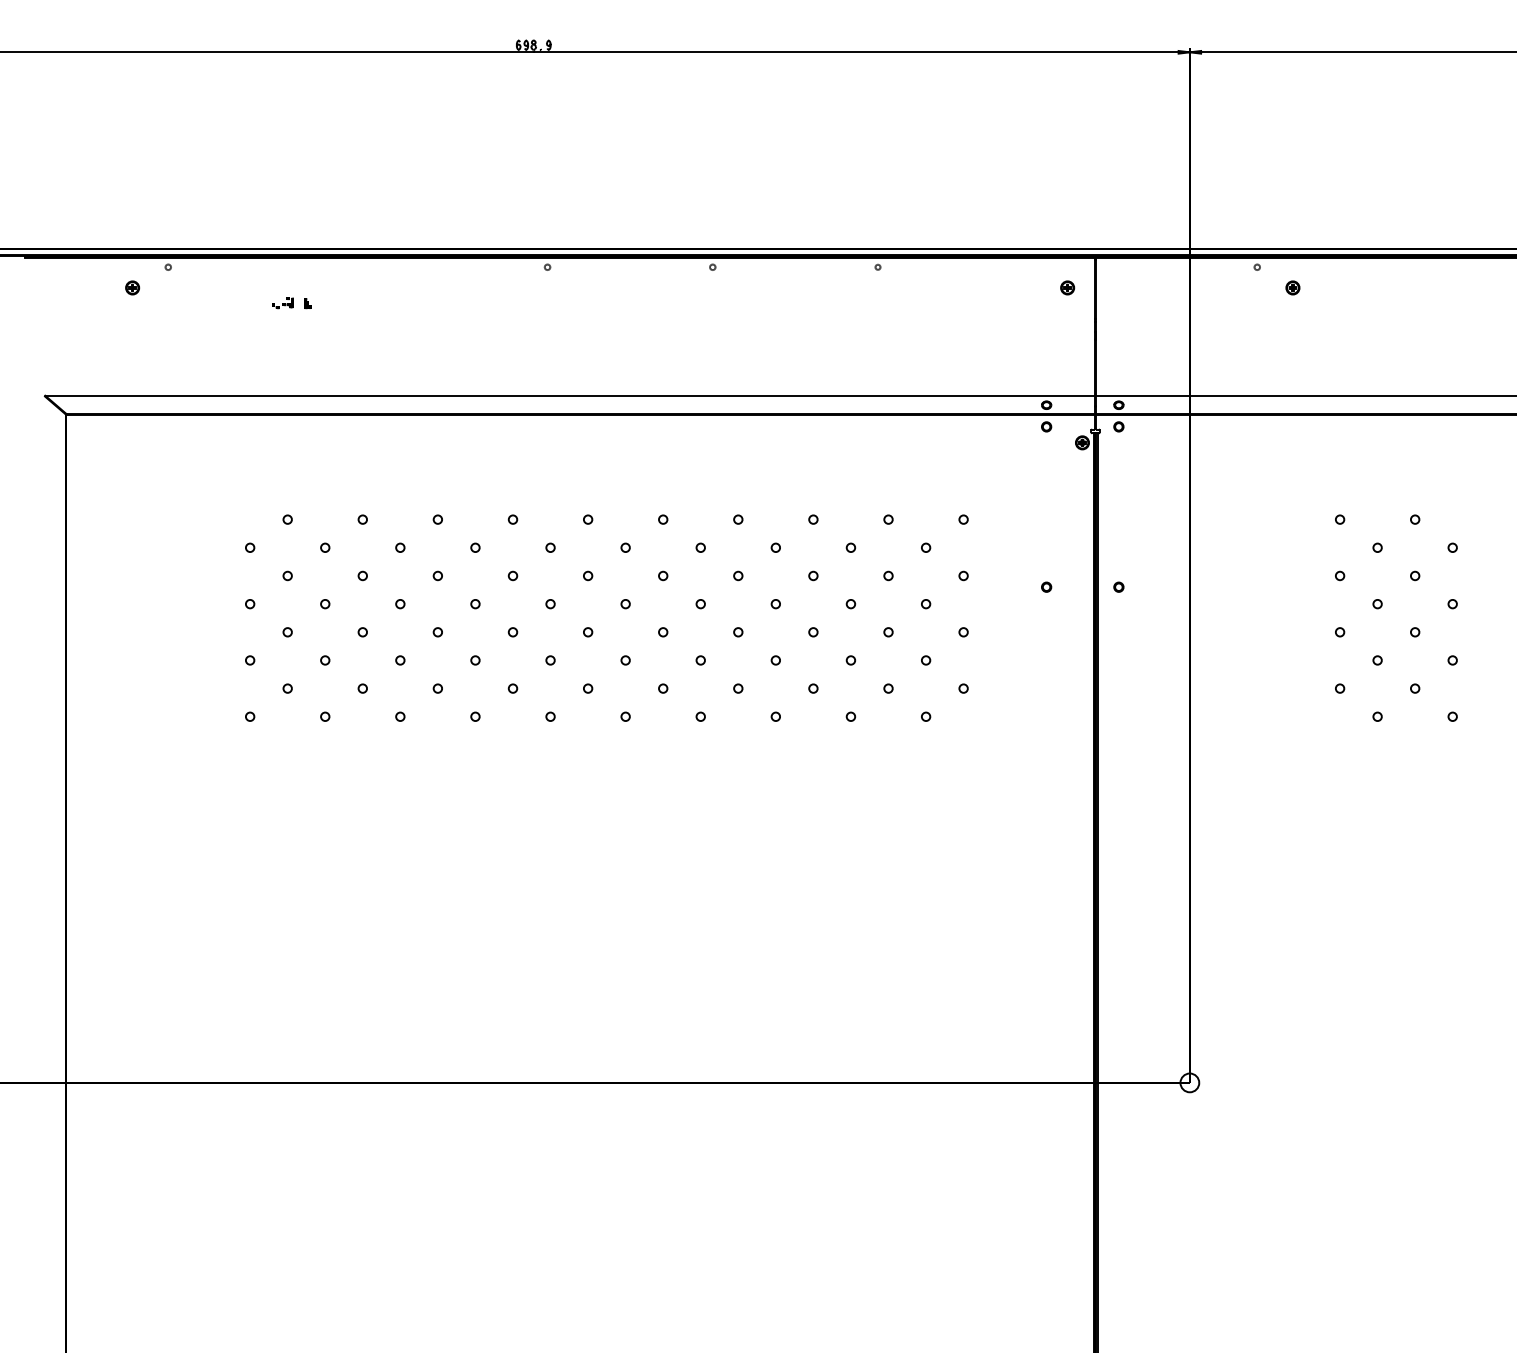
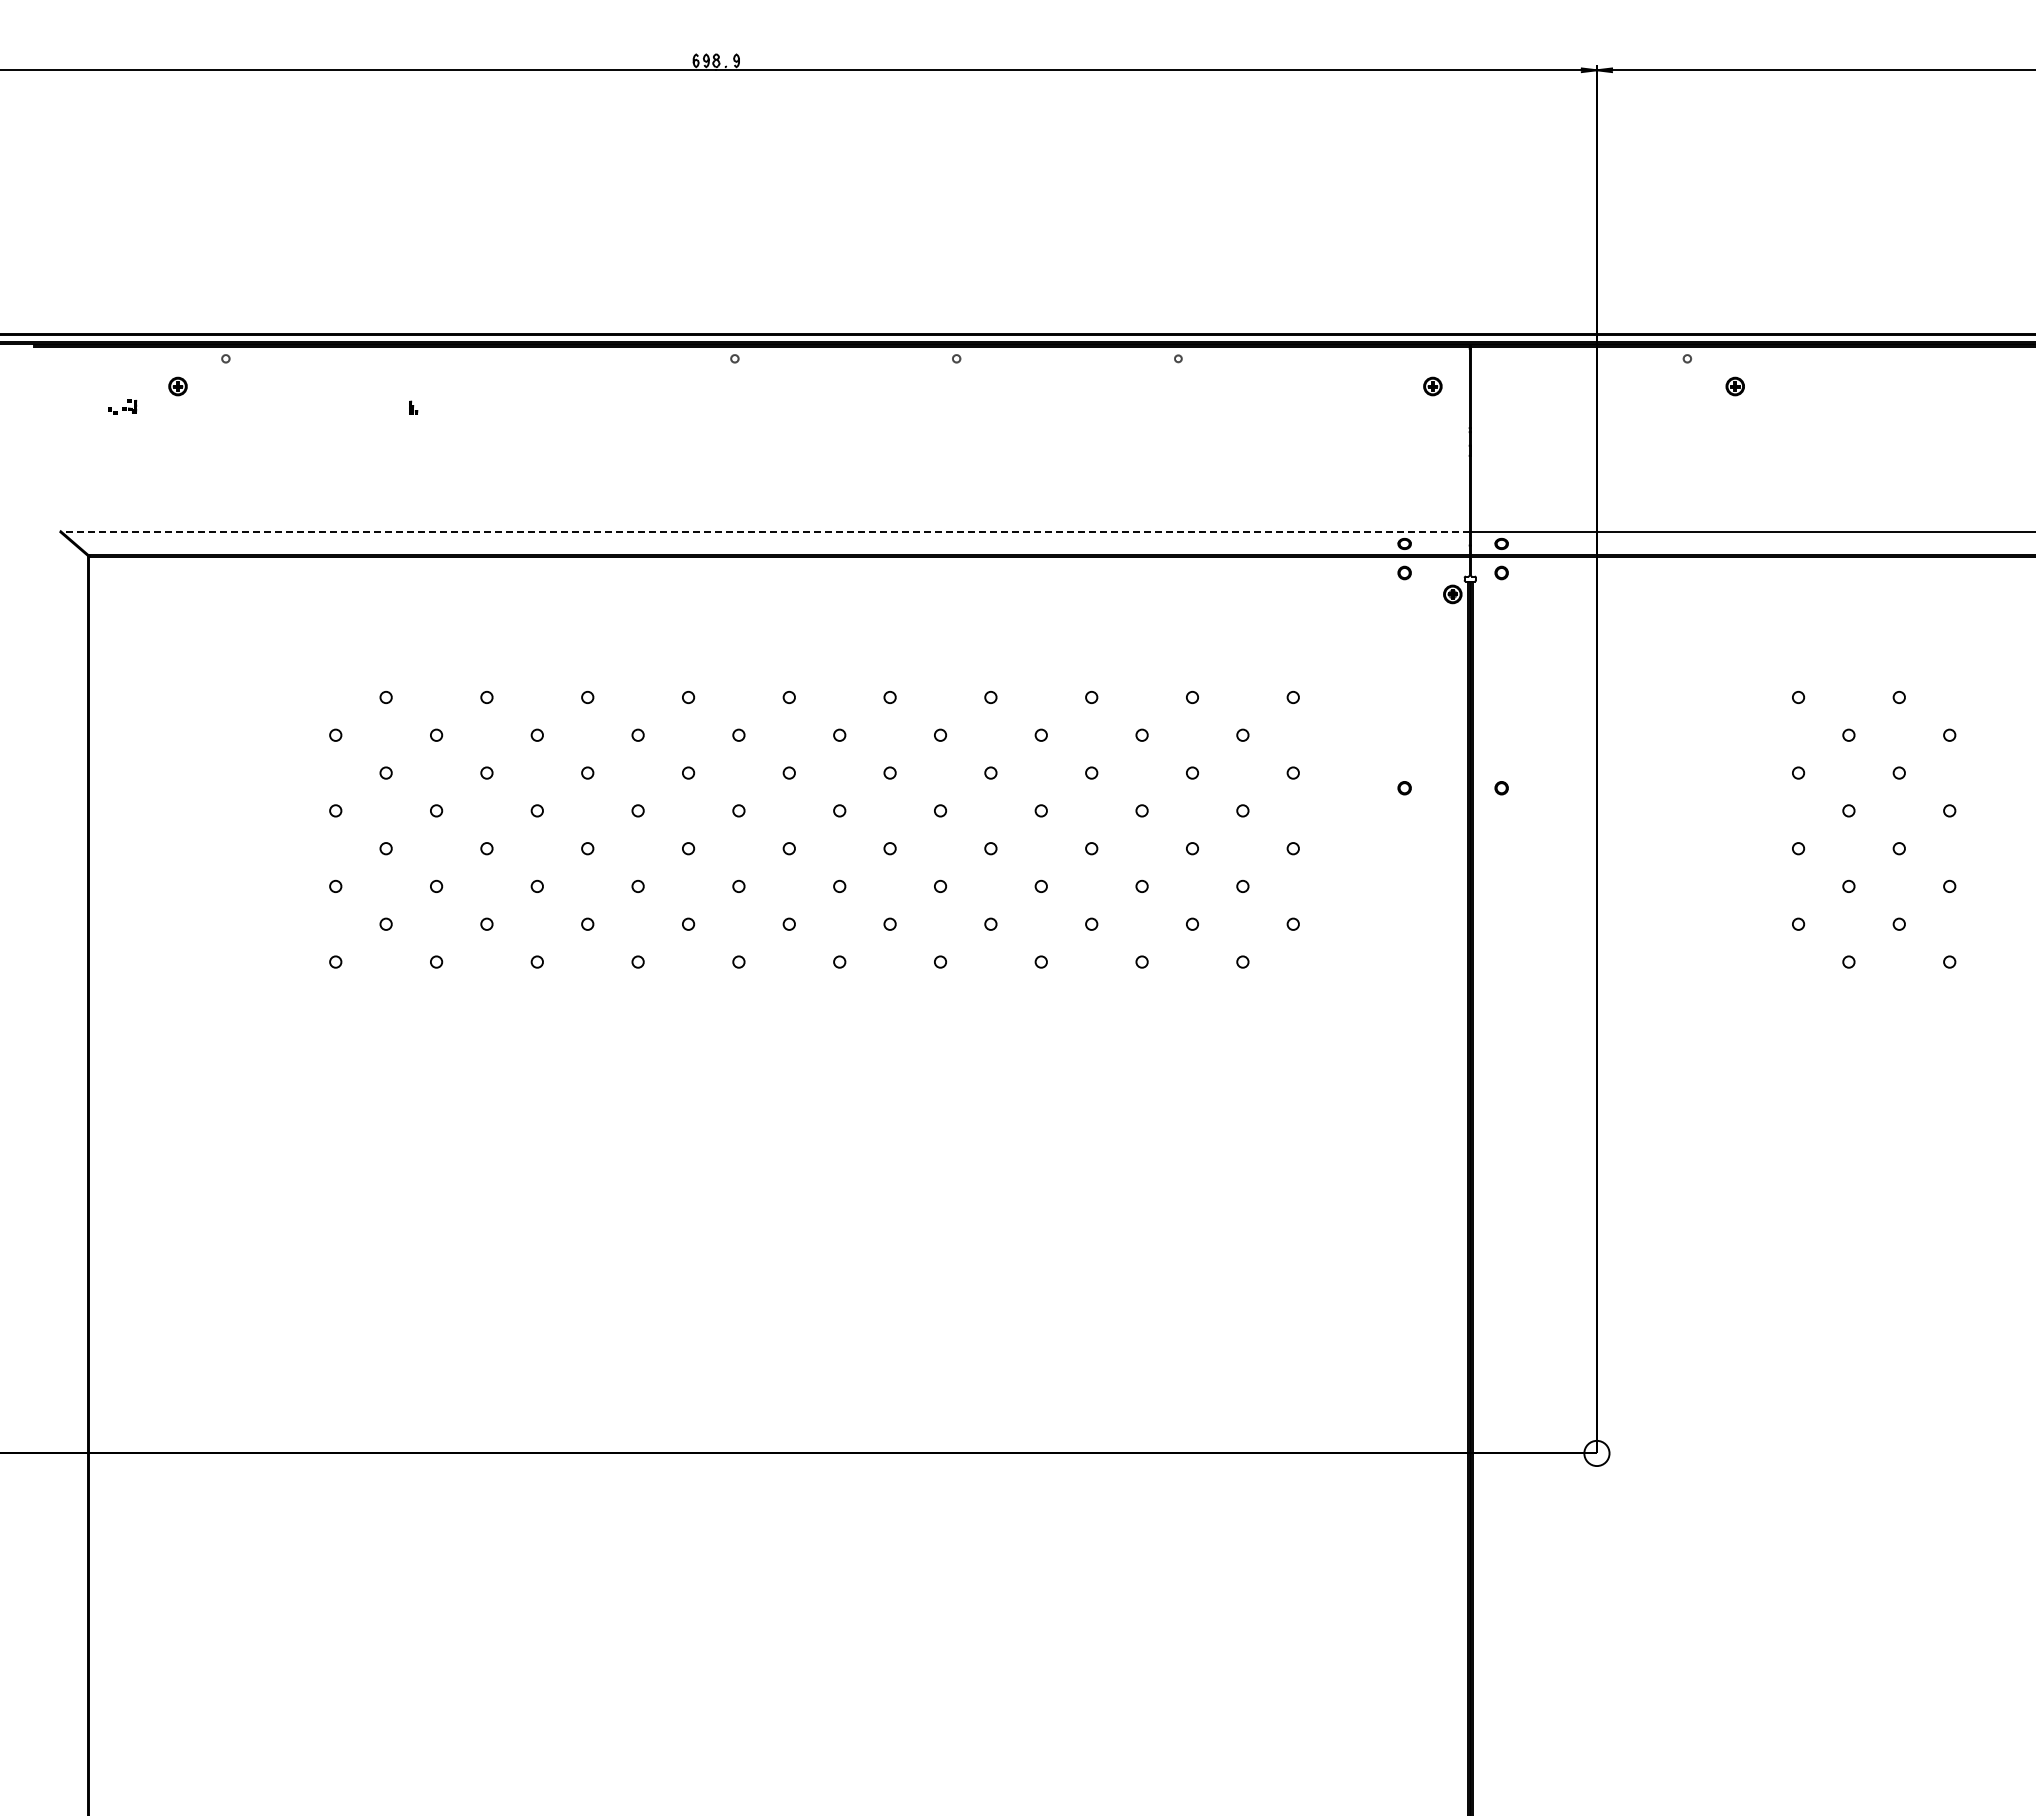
part: (282, 302) -> (122, 406), moved
line: (570, 395) -> (765, 531), solid -> dashed

